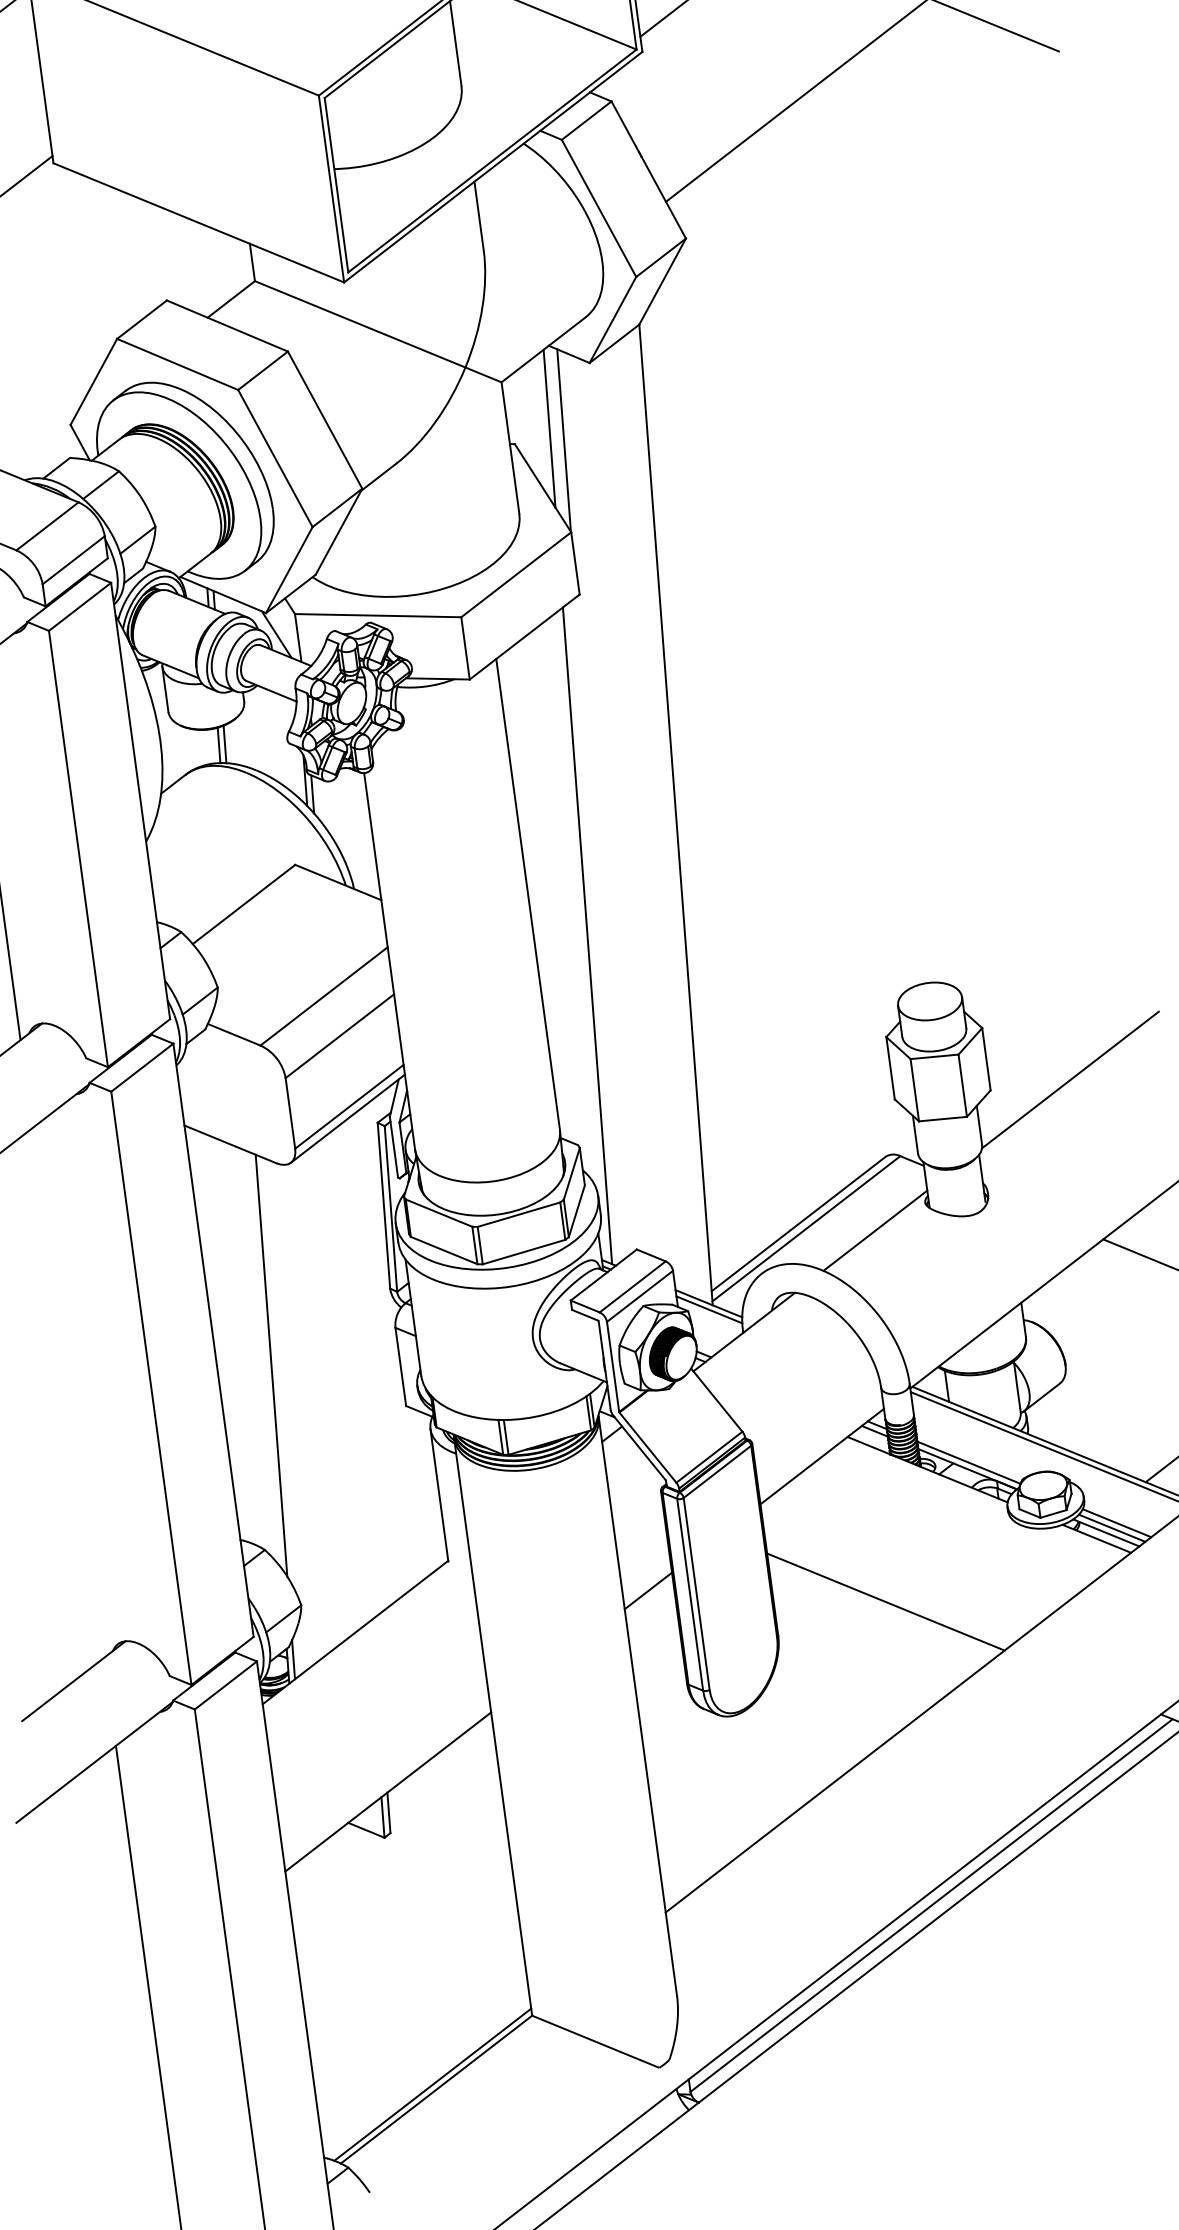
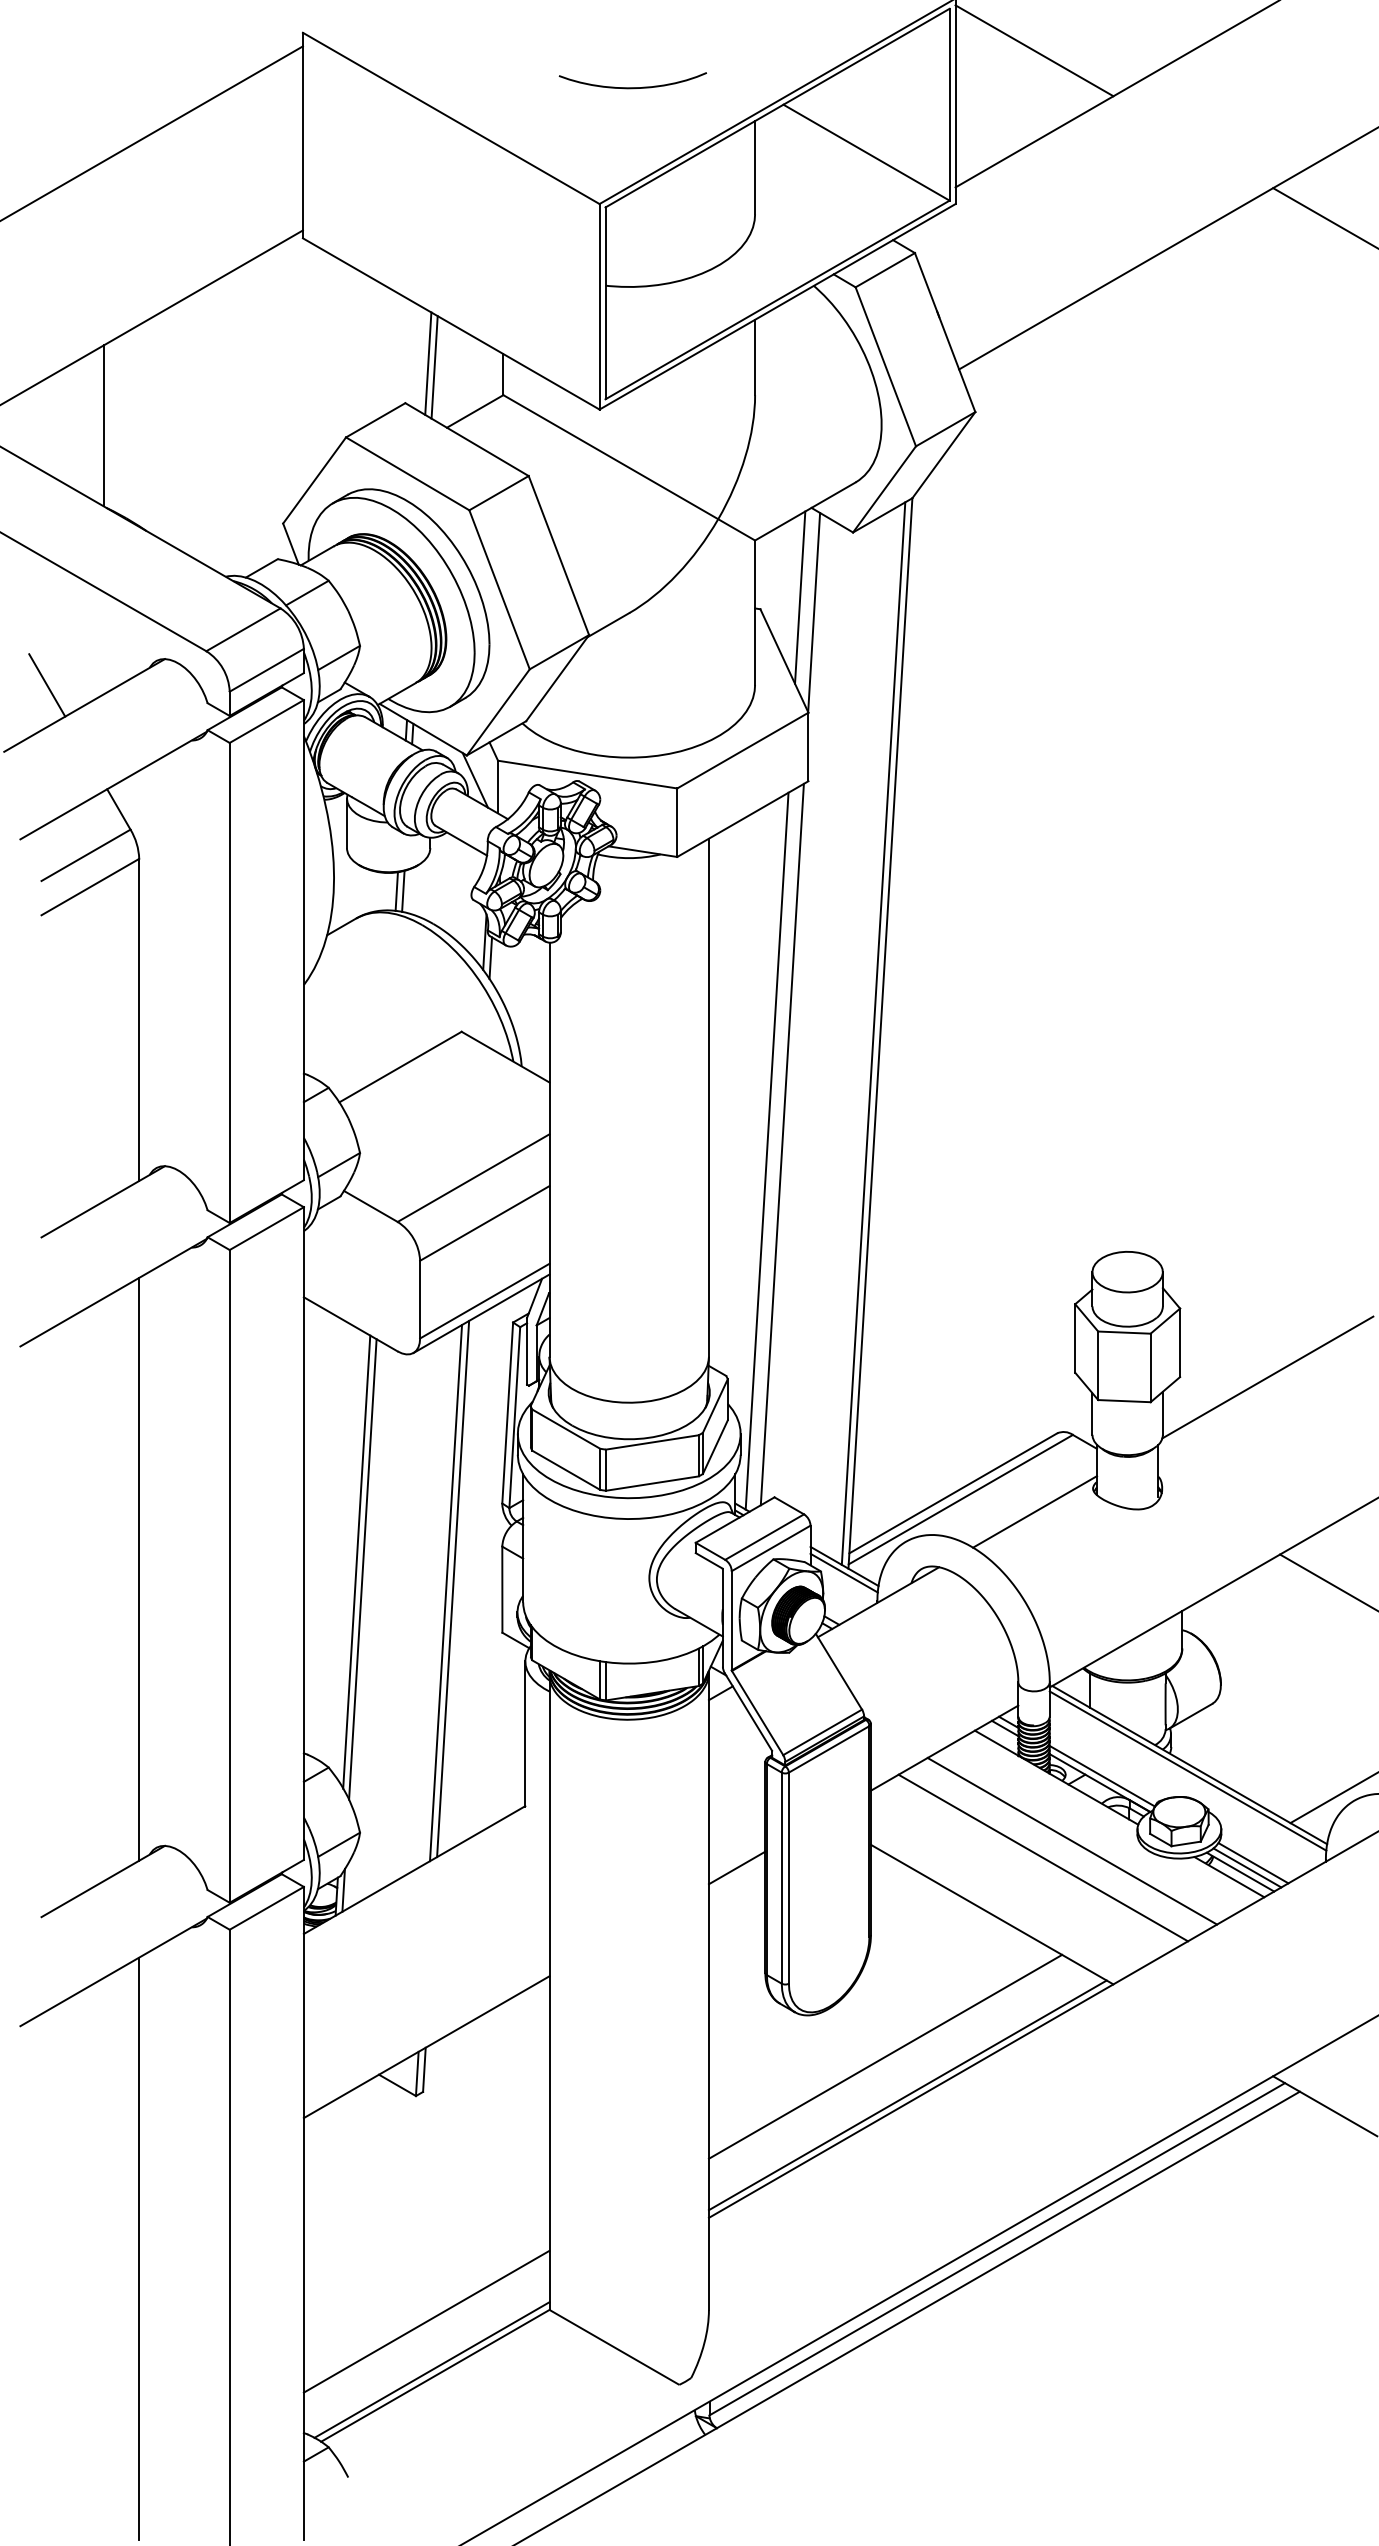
line: (182, 261) -> (428, 363), added
line: (188, 264) -> (434, 367), added
line: (669, 815) -> (873, 1033), added
line: (599, 928) -> (781, 1144), added
line: (264, 1359) -> (356, 1561), added
line: (356, 1371) -> (453, 1588), added
line: (350, 1377) -> (446, 1593), added
line: (68, 1392) -> (139, 1568), added
line: (949, 1524) -> (1072, 1840), added
line: (925, 1543) -> (1043, 1857), added
line: (806, 1744) -> (885, 2056), added
line: (831, 1776) -> (907, 2095), added
line: (421, 2041) -> (426, 2321), added

